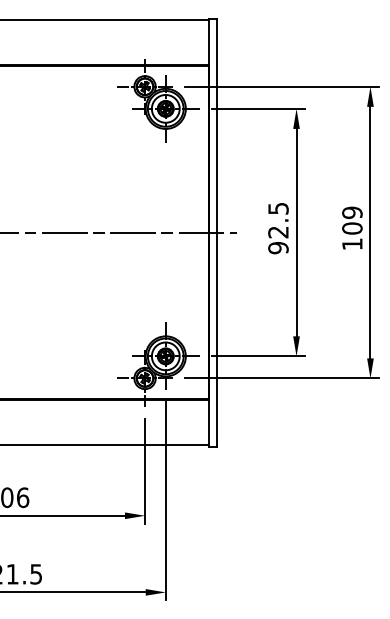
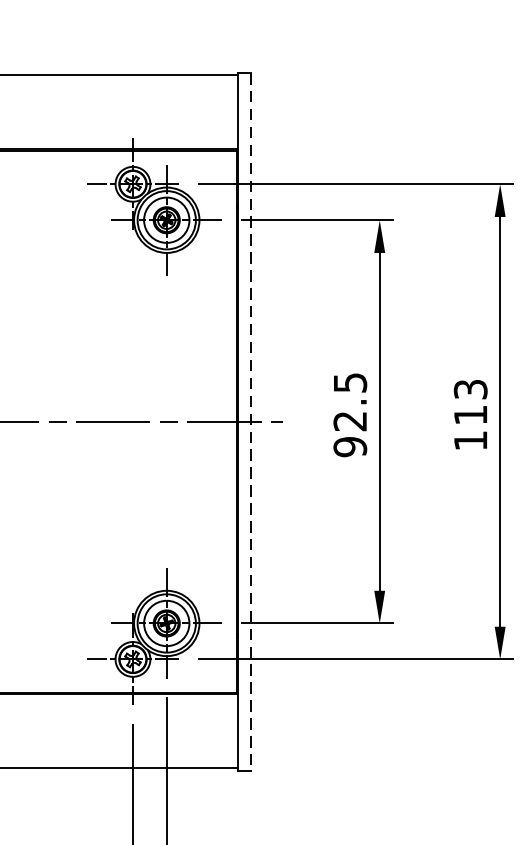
text: (352, 220) -> (470, 402), 109 -> 113
line: (217, 233) -> (250, 423), solid -> dashed

